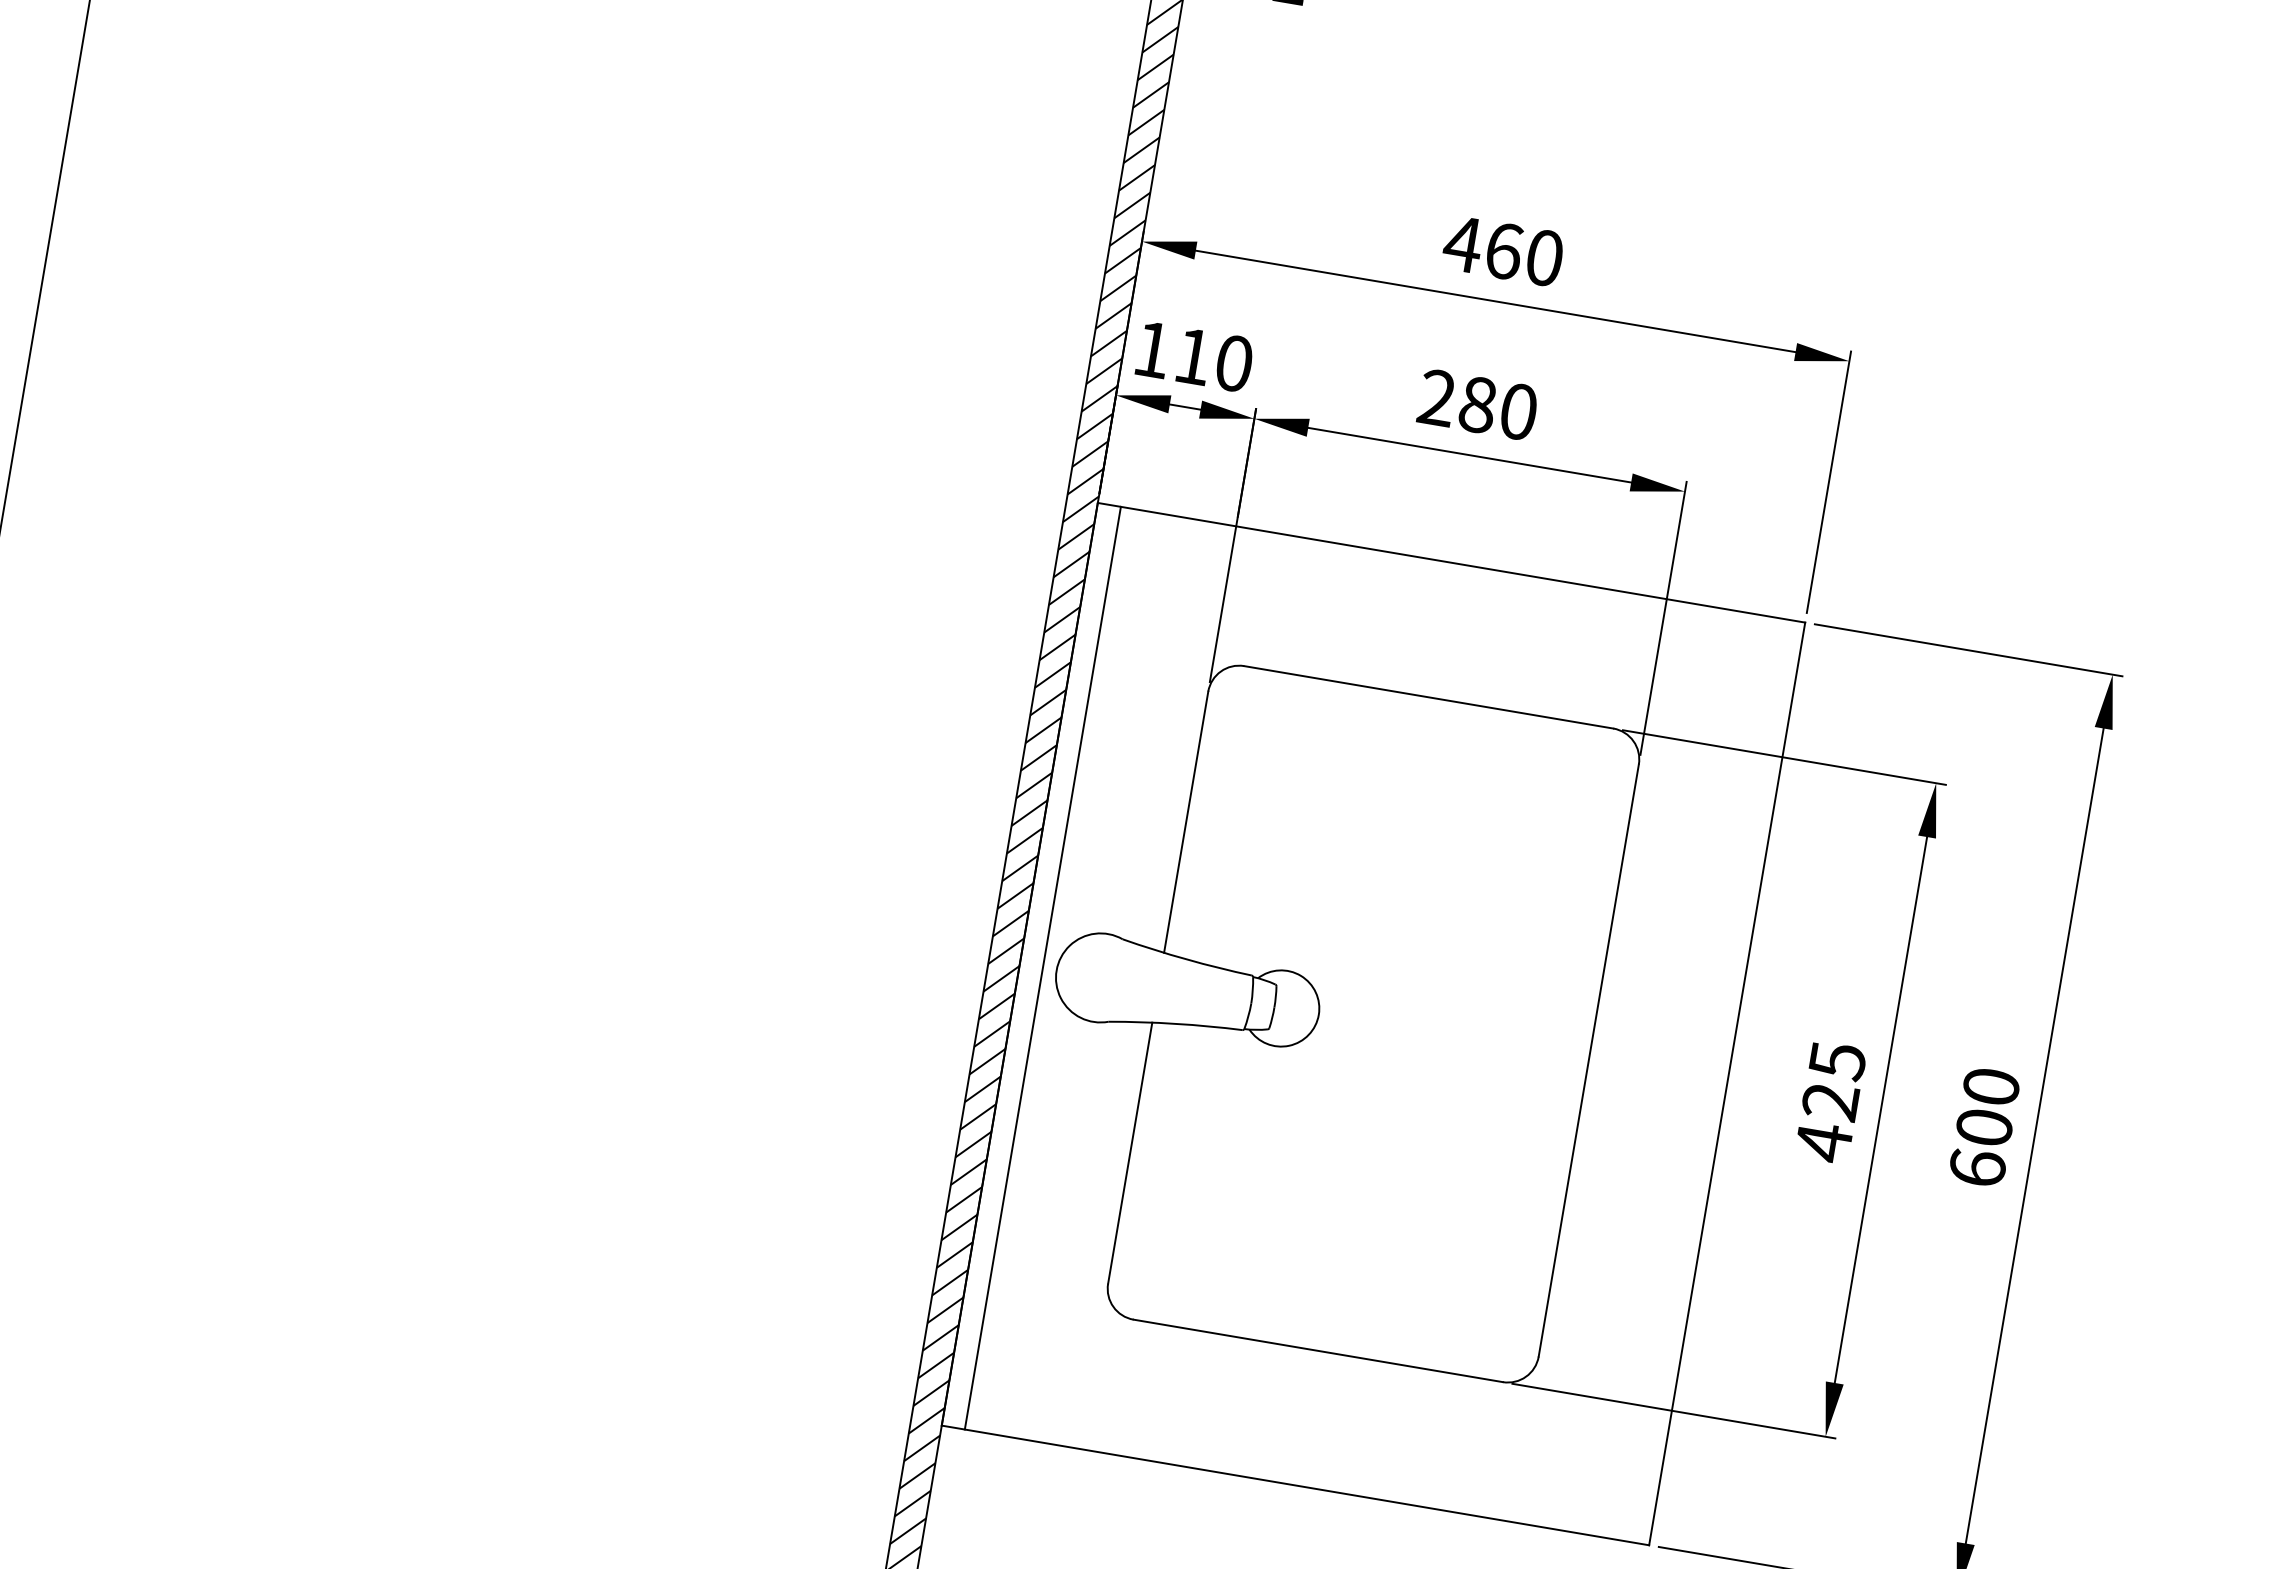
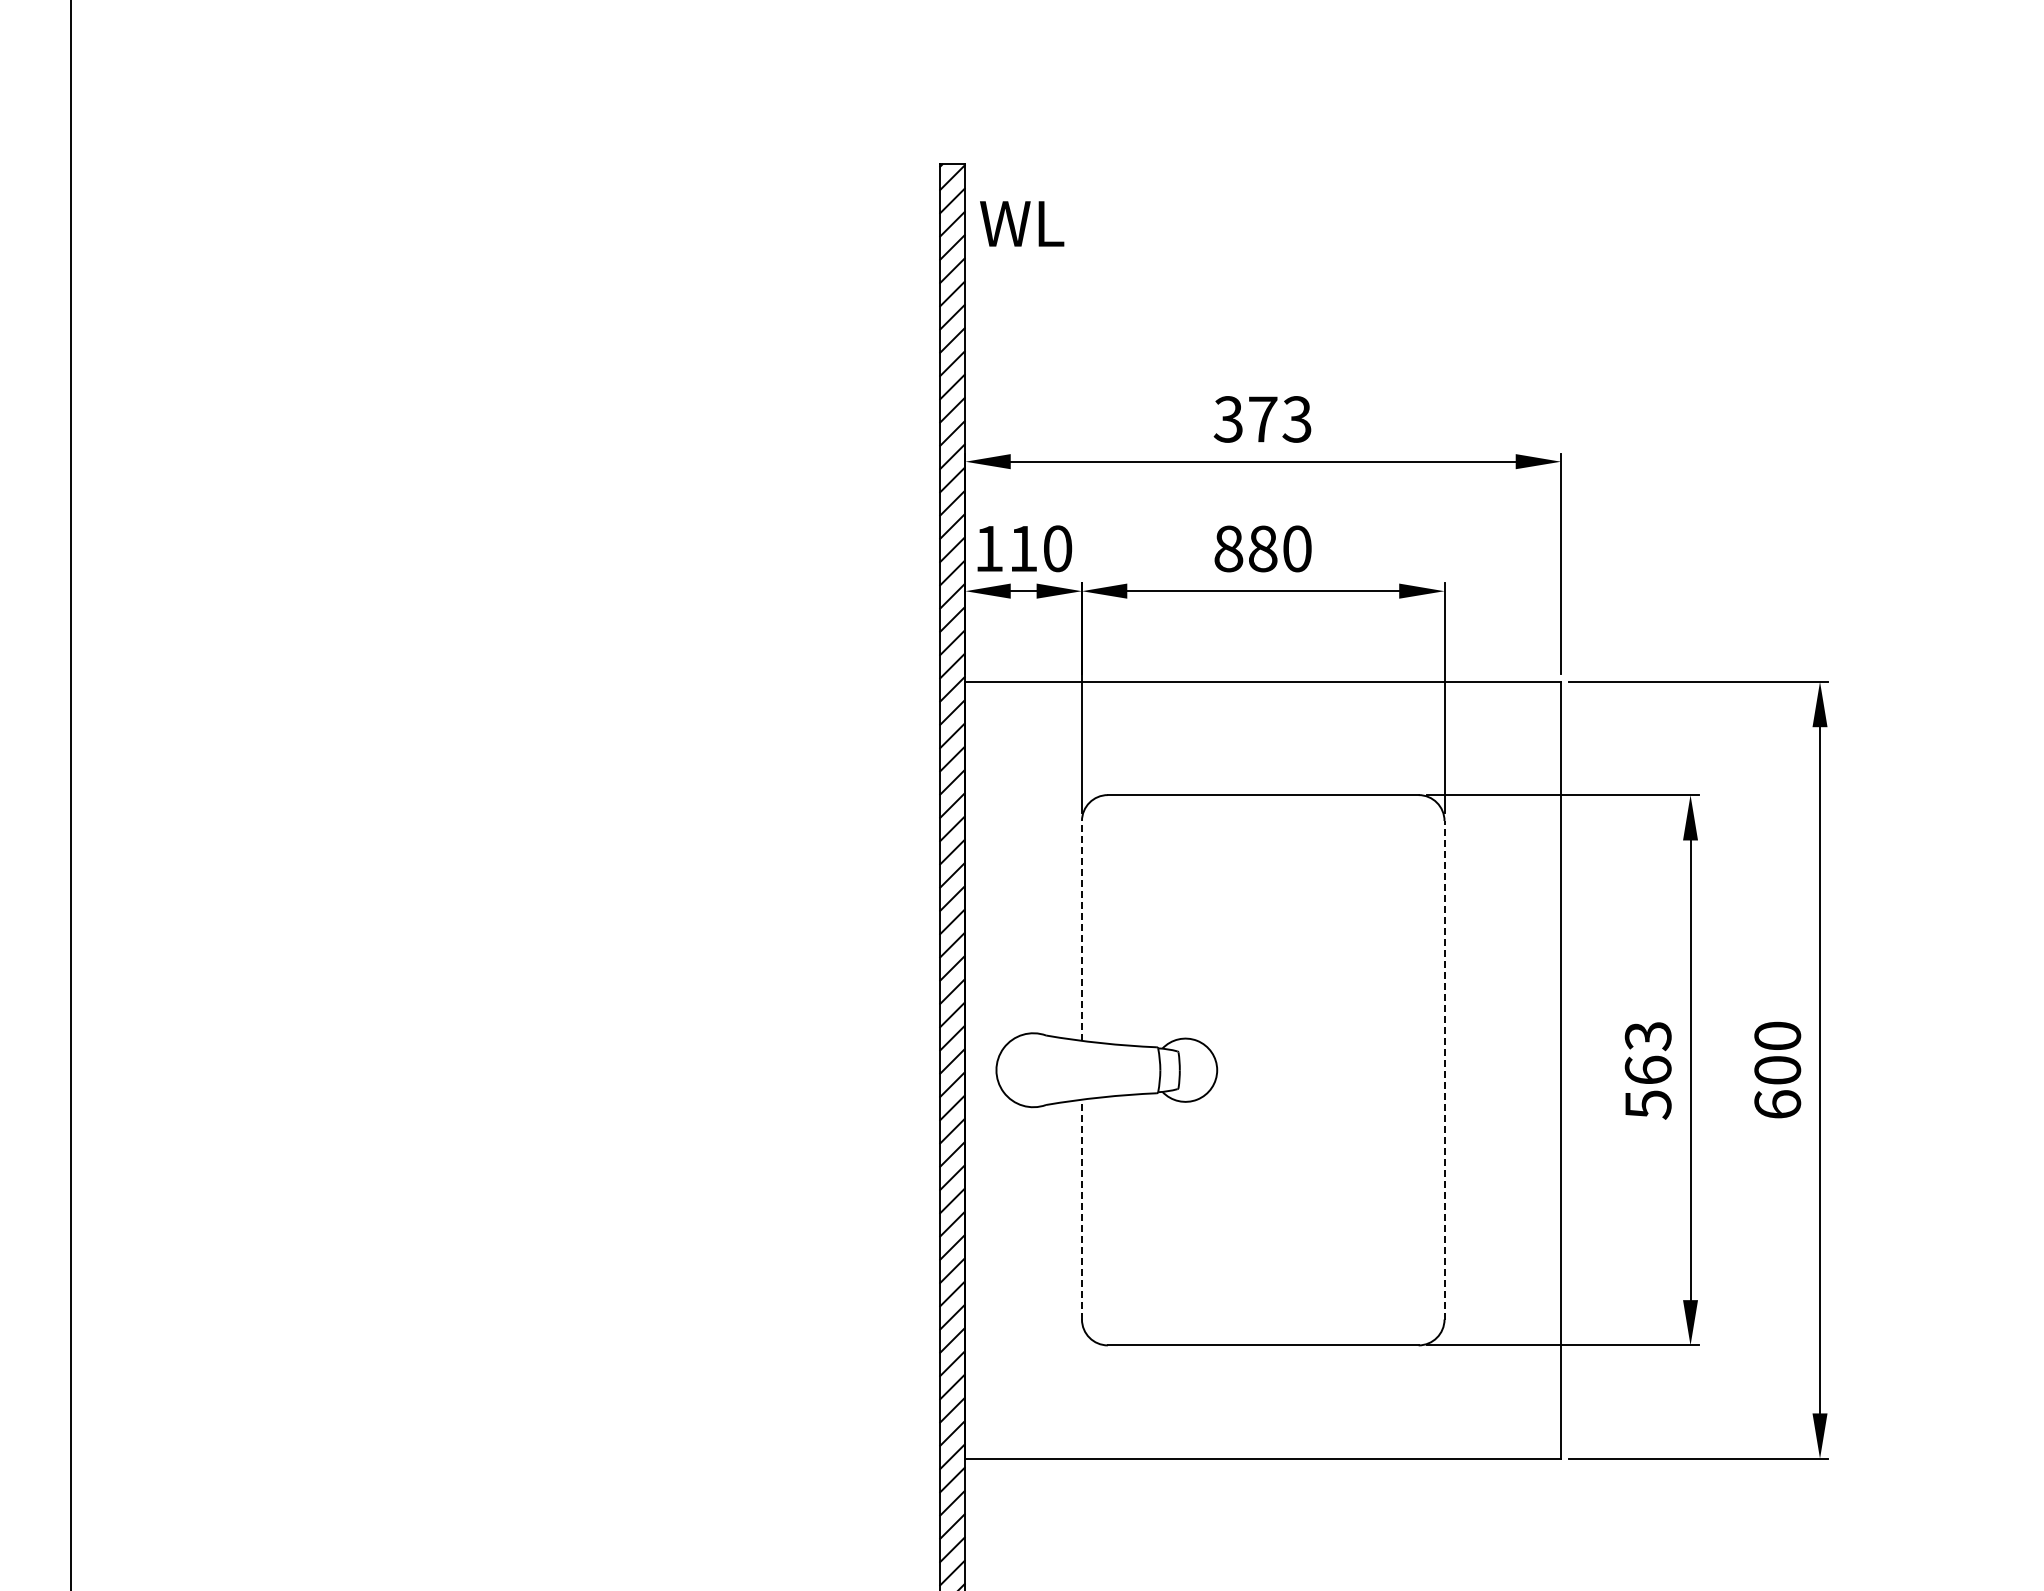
text: (1503, 251) -> (1262, 419), 460 -> 373
text: (1437, 397) -> (1228, 548), 280 -> 880
line: (1185, 821) -> (1081, 930), solid -> dashed
line: (1042, 967) -> (984, 1069), removed
line: (1588, 1059) -> (1444, 1069), solid -> dashed
text: (1829, 1102) -> (1647, 1071), 425 -> 563
line: (1129, 1152) -> (1081, 1209), solid -> dashed

